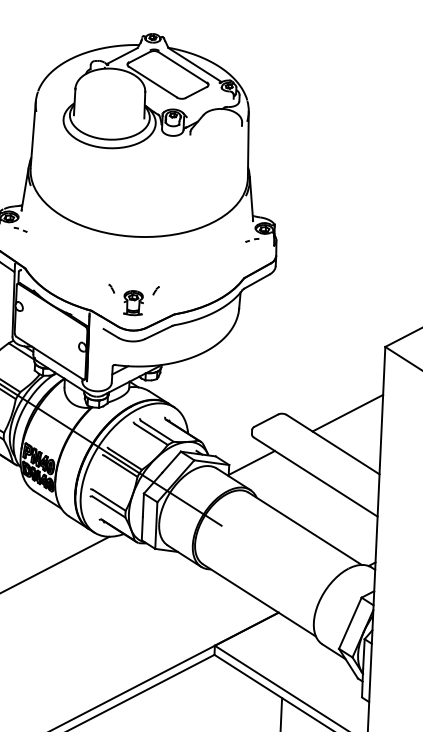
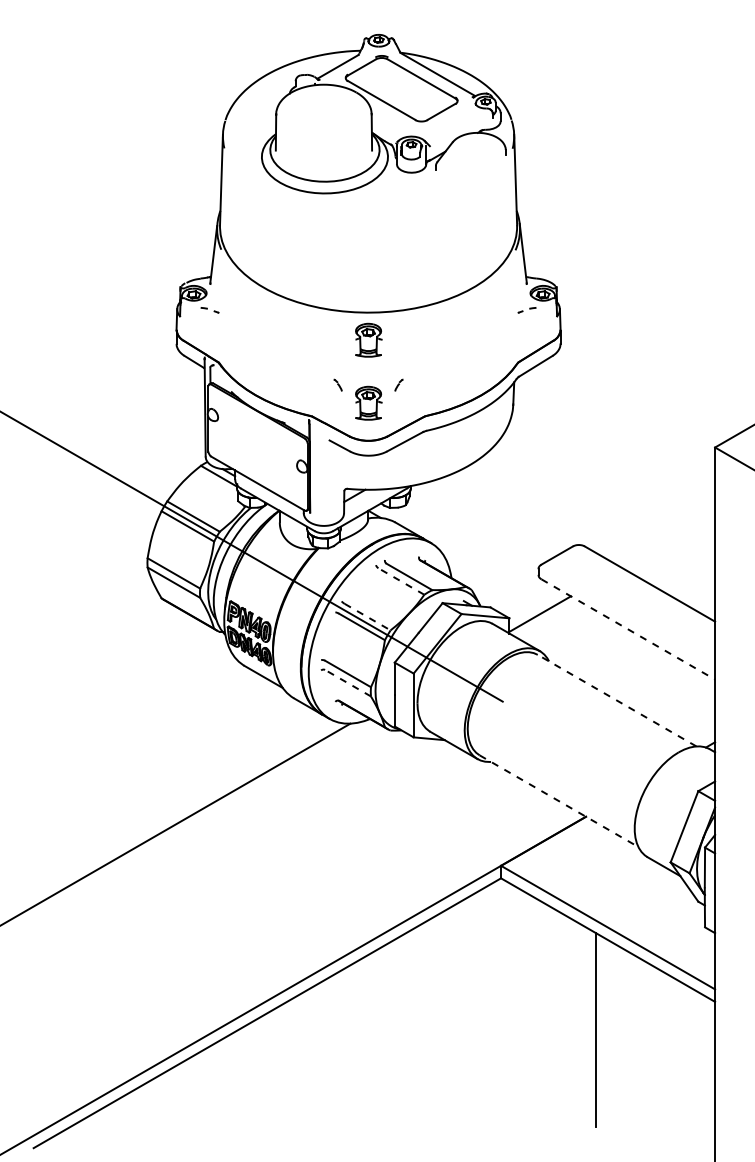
part: (135, 256) -> (368, 339), added
line: (348, 413) -> (668, 540), removed
line: (150, 434) -> (400, 581), solid -> dashed
line: (126, 459) -> (368, 617), solid -> dashed
line: (315, 477) -> (628, 629), solid -> dashed
line: (108, 506) -> (347, 682), solid -> dashed
line: (305, 528) -> (617, 700), solid -> dashed
line: (259, 600) -> (559, 801), solid -> dashed

